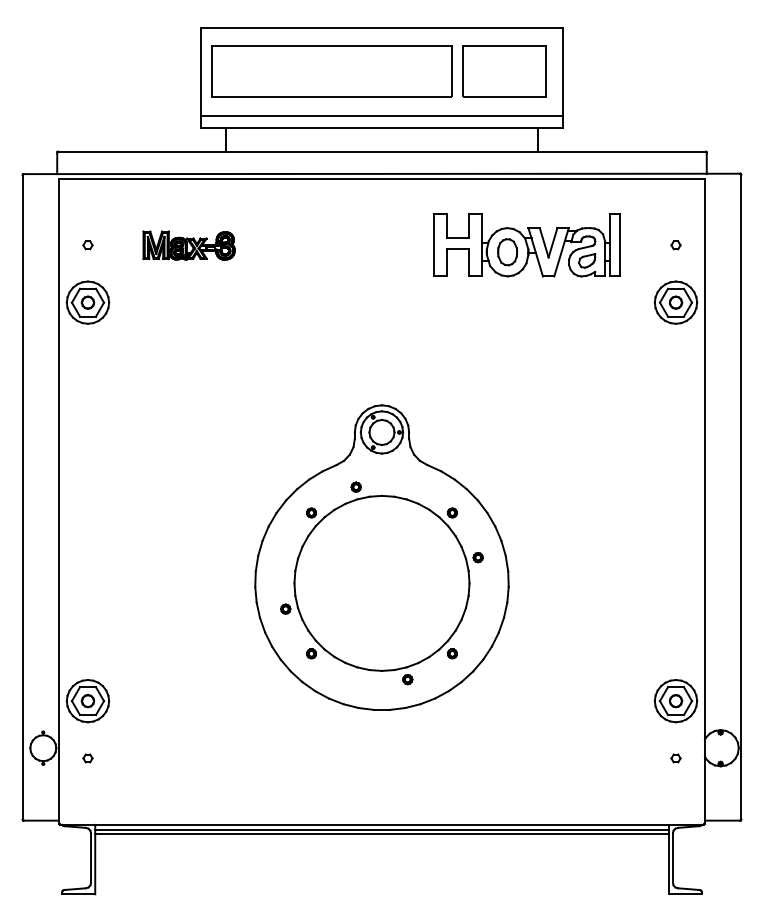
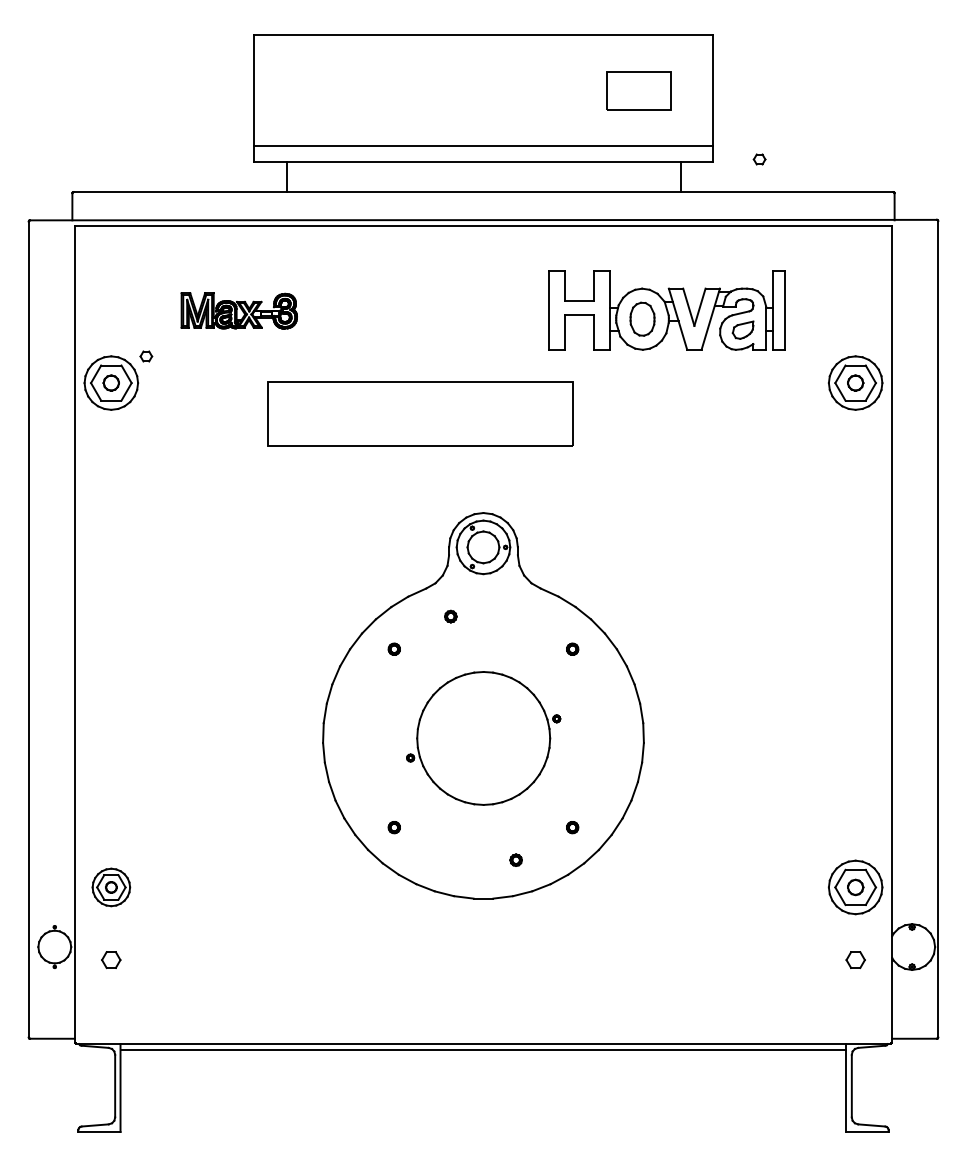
part: (332, 71) -> (420, 413), moved
part: (504, 71) -> (638, 90), size x0.6
part: (88, 245) -> (146, 356), moved
part: (675, 245) -> (759, 159), moved
part: (382, 583) -> (483, 738), size x0.6
part: (88, 701) -> (111, 887), size x0.7
part: (88, 758) -> (111, 959), size x1.6
part: (675, 758) -> (855, 959), size x1.6
line: (382, 833) -> (483, 1055), removed

